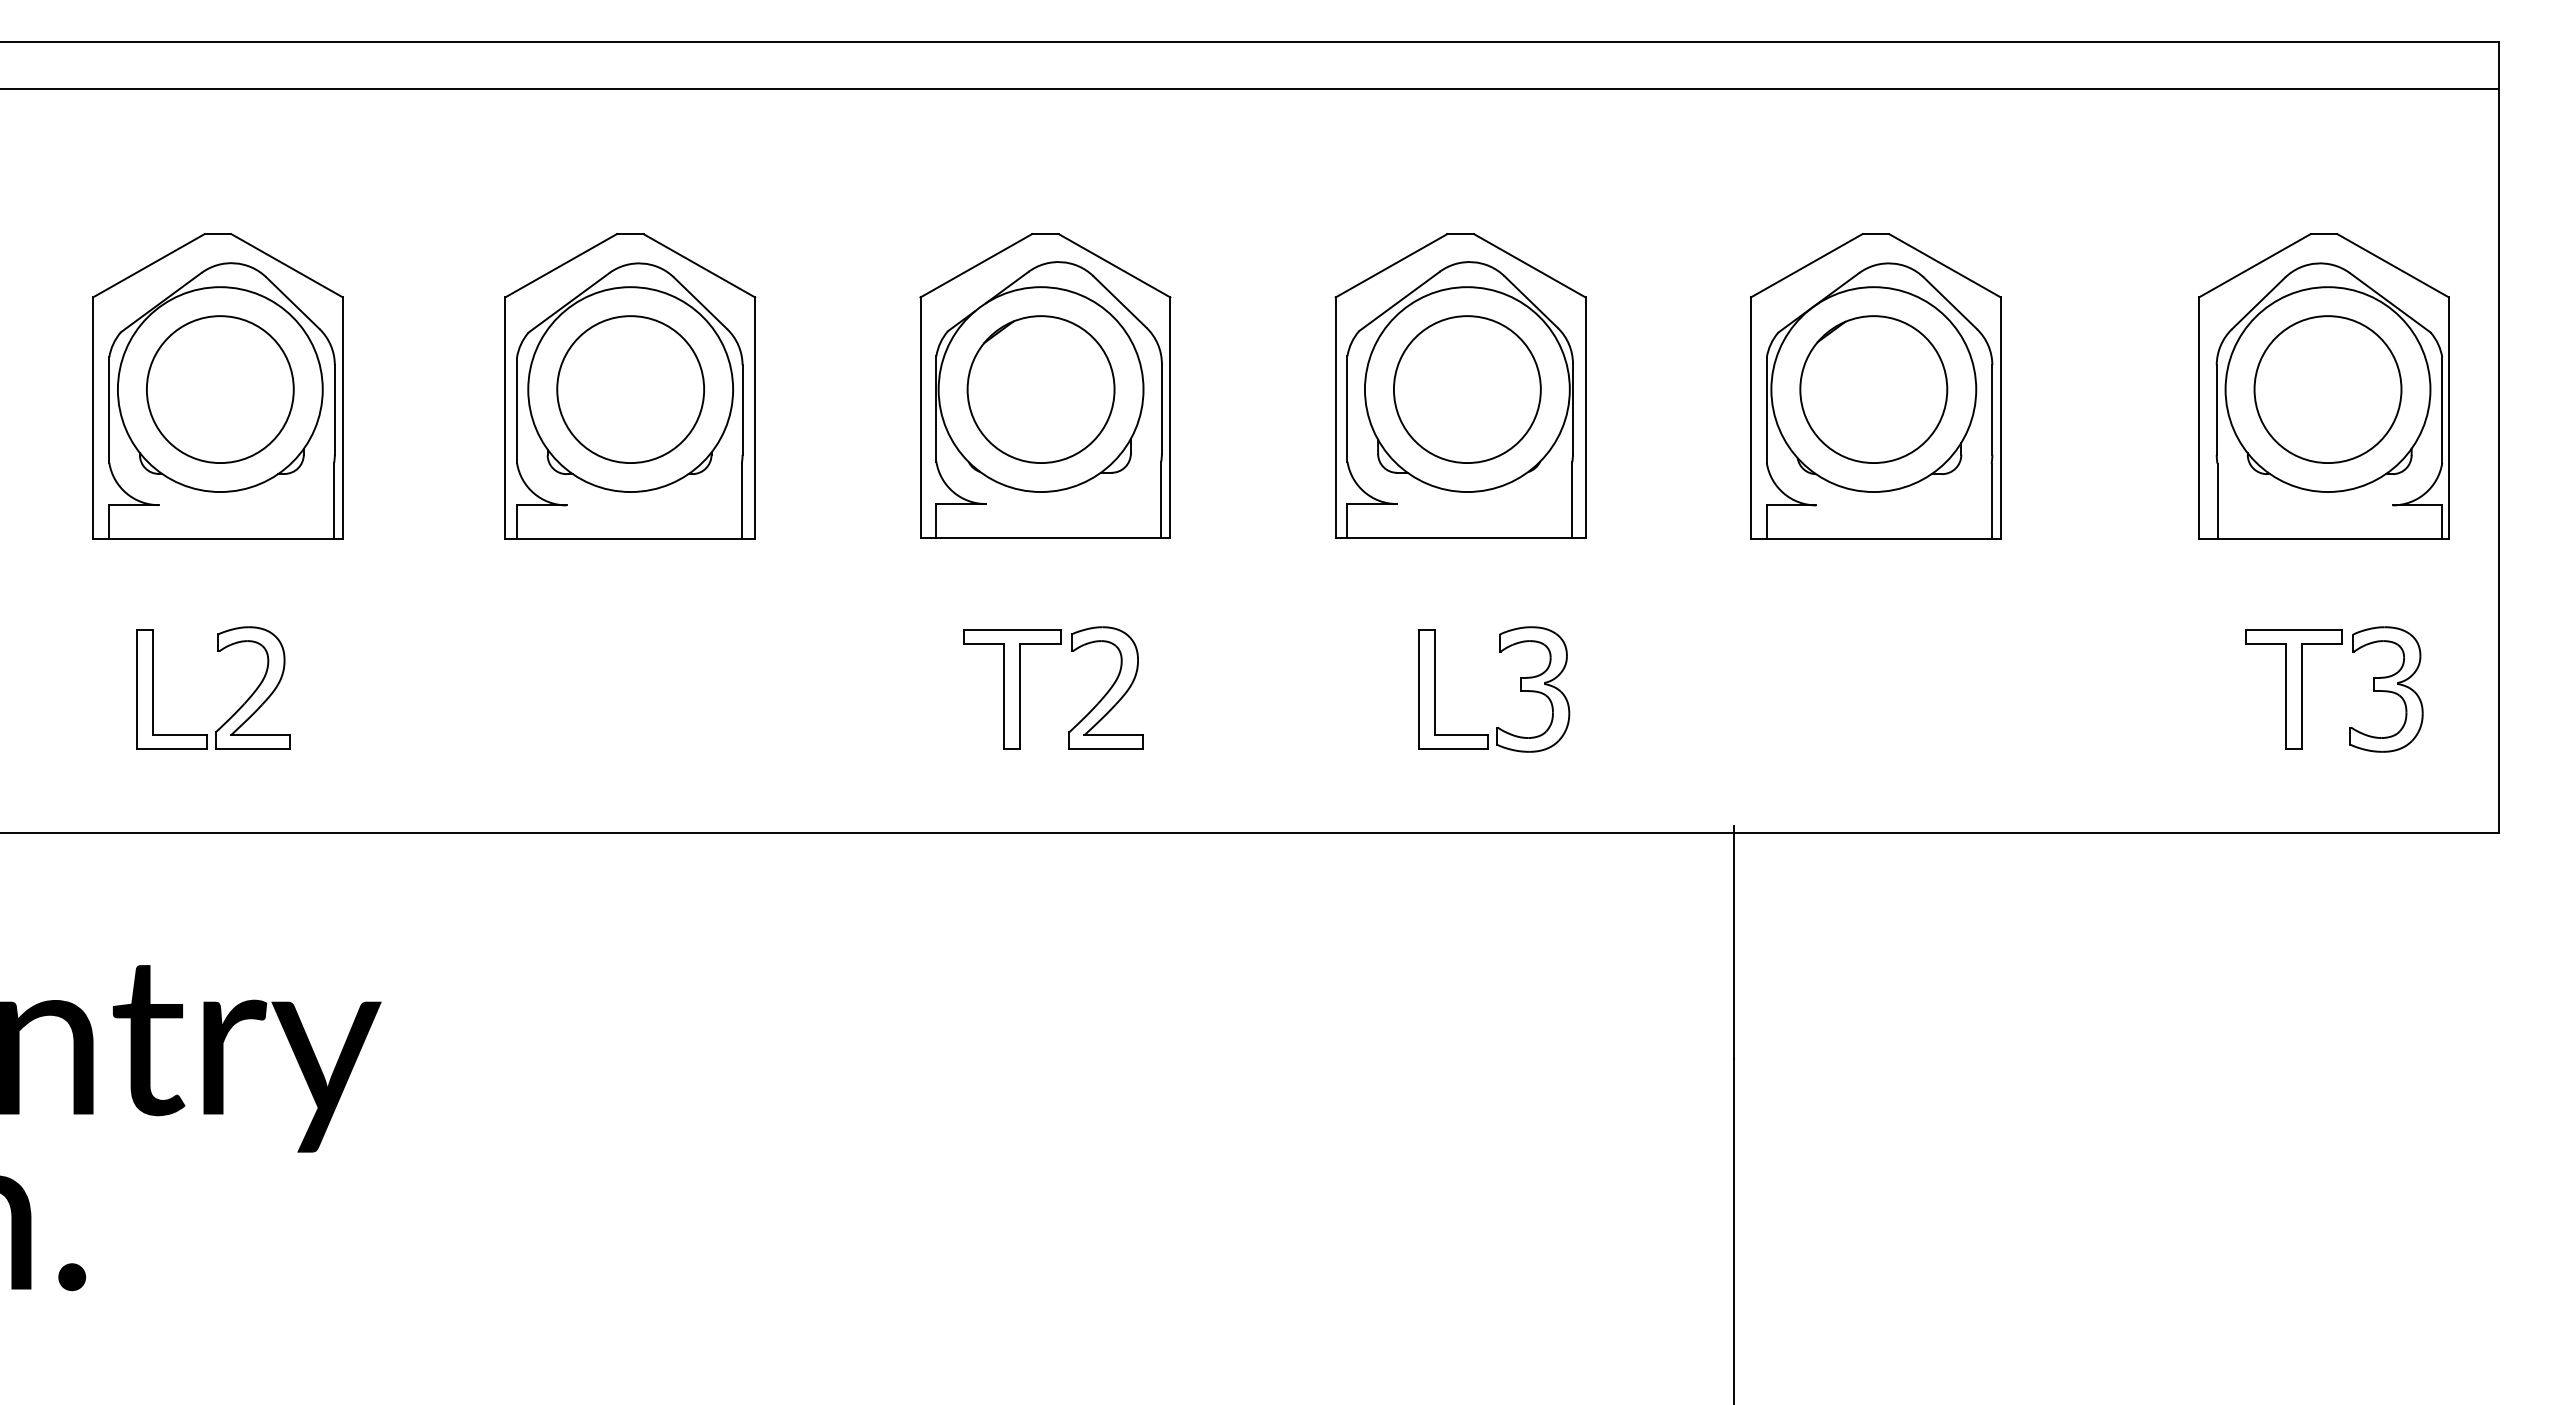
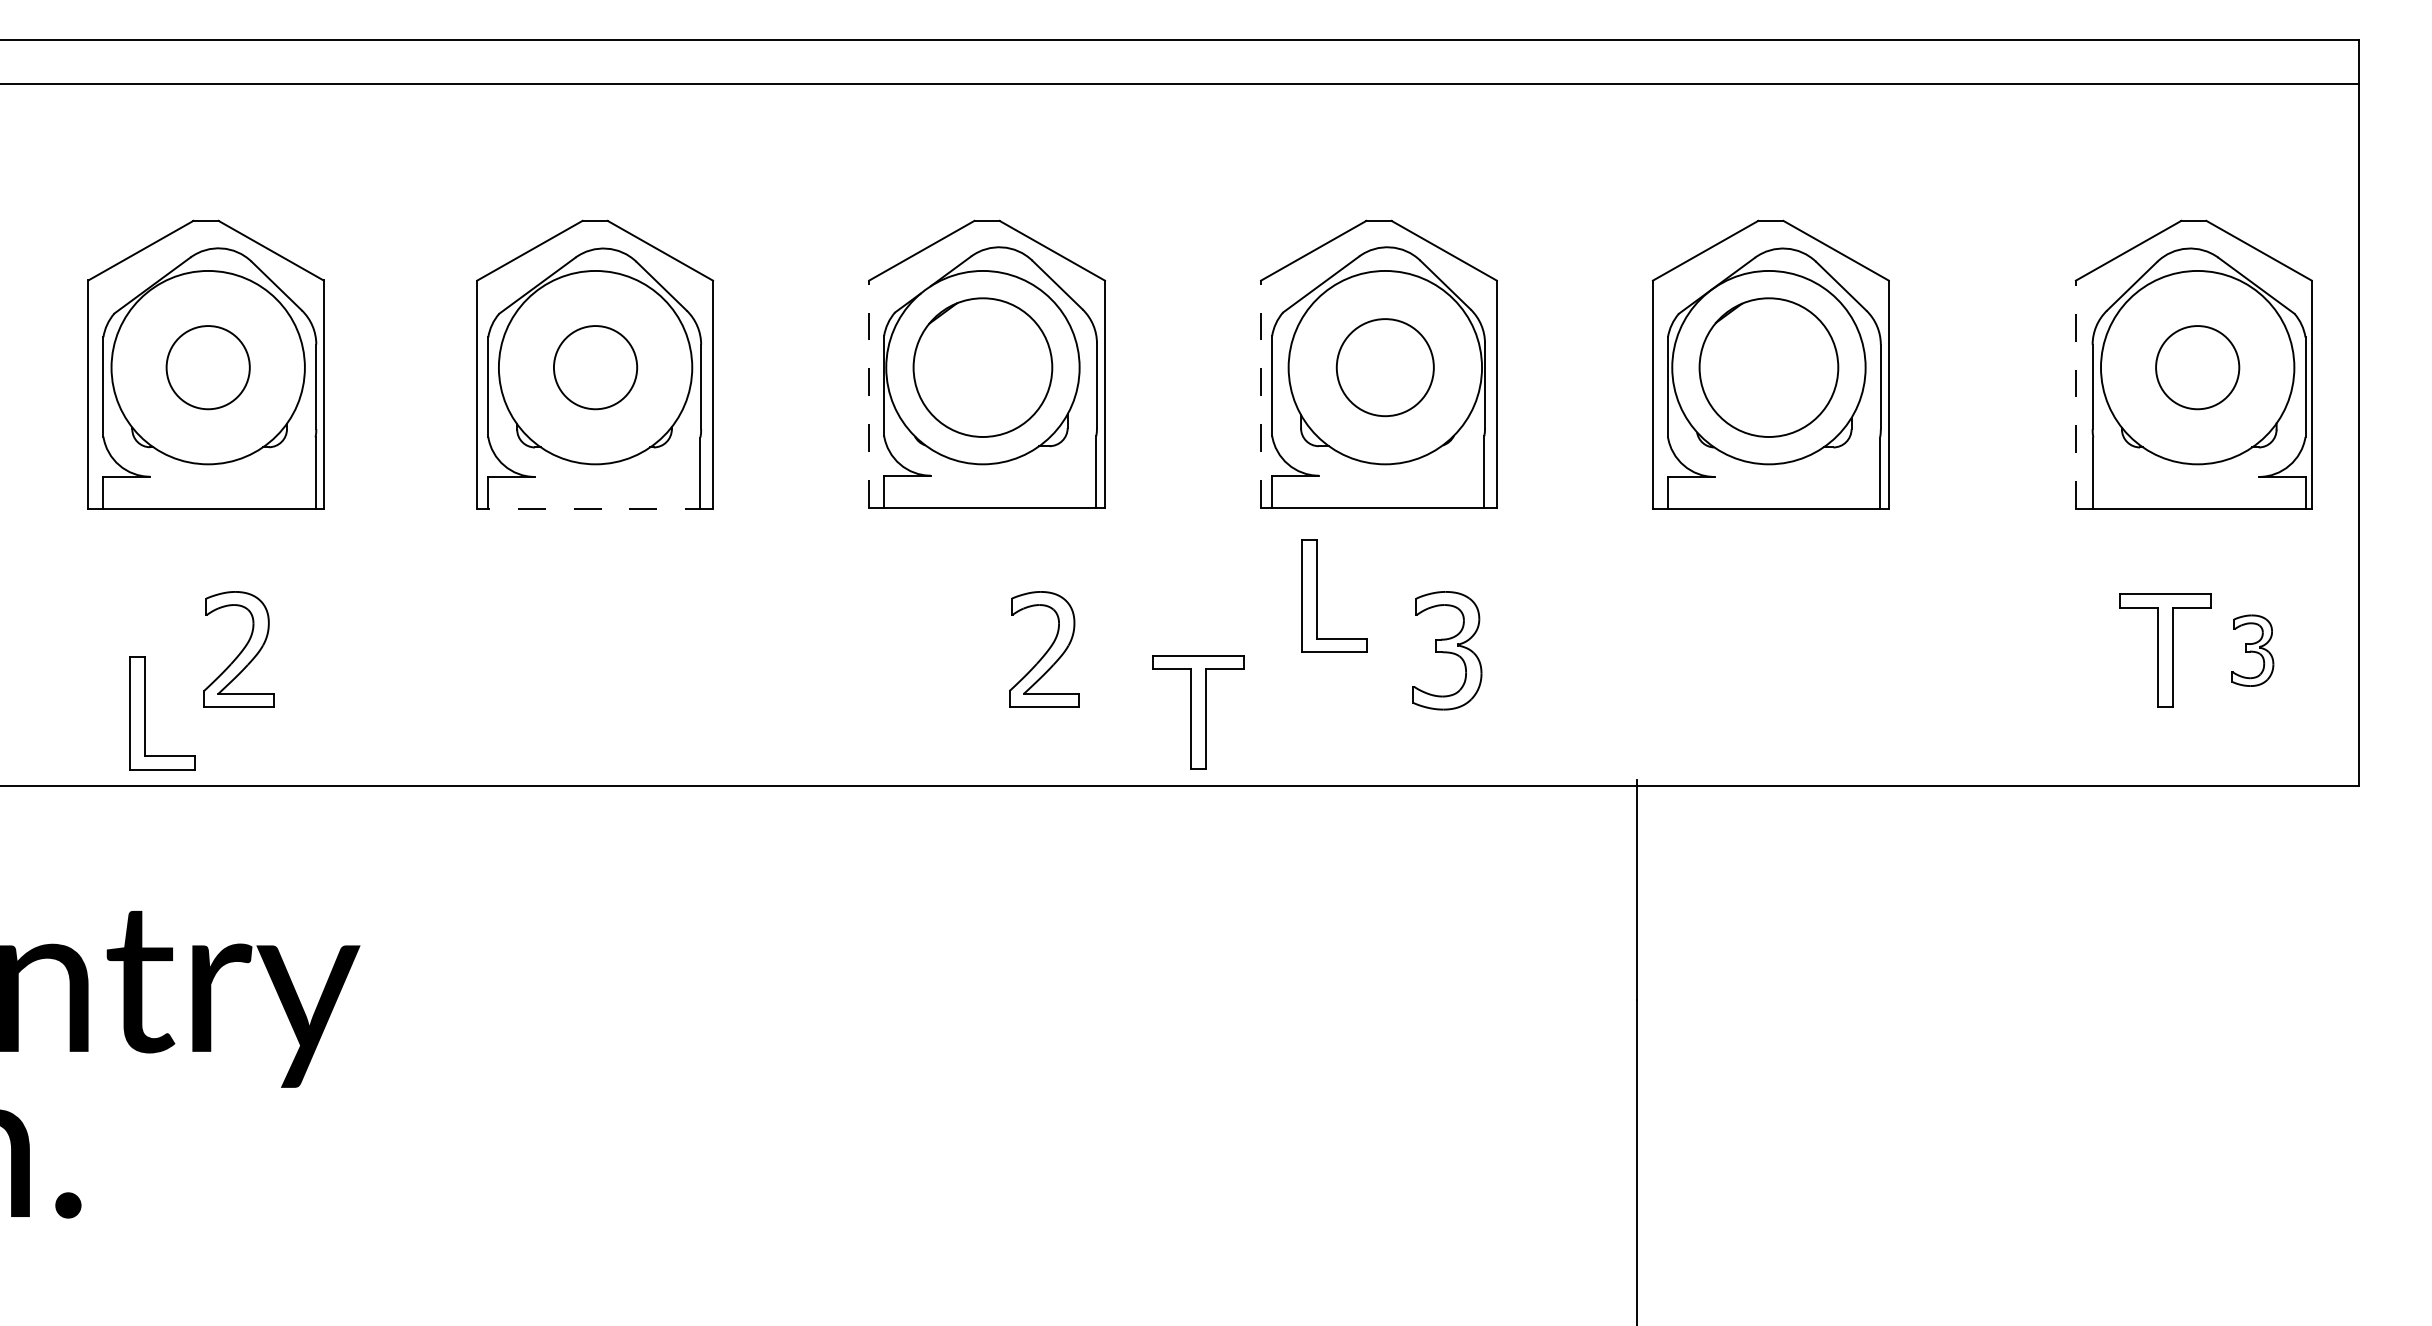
circle: (219, 389) -> (207, 367), size x0.6
circle: (630, 389) -> (595, 367), size x0.6
circle: (1466, 389) -> (1384, 367), size x0.7
circle: (2327, 389) -> (2197, 367), size x0.6
line: (920, 417) -> (869, 393), solid -> dashed
line: (1335, 417) -> (1260, 393), solid -> dashed
line: (2199, 418) -> (2076, 394), solid -> dashed
line: (630, 539) -> (595, 509), solid -> dashed
part: (153, 689) -> (145, 713), moved
part: (1012, 689) -> (1198, 712), moved
part: (1435, 689) -> (1317, 595), moved
part: (2386, 689) -> (2252, 650), size x0.6

